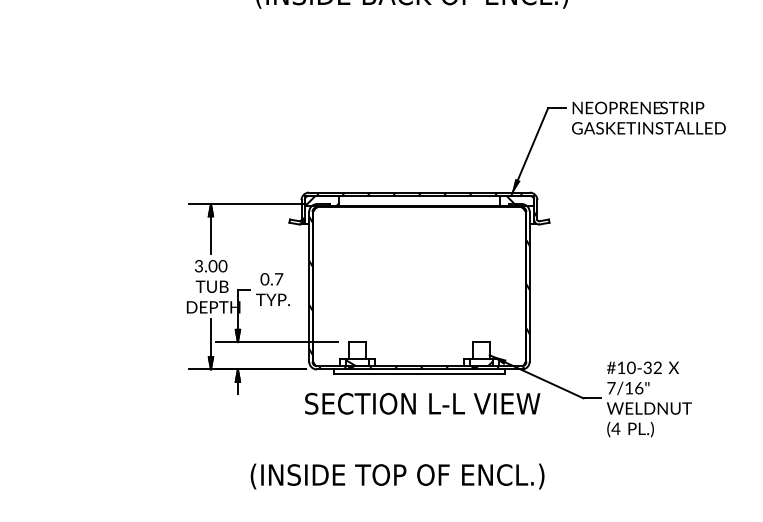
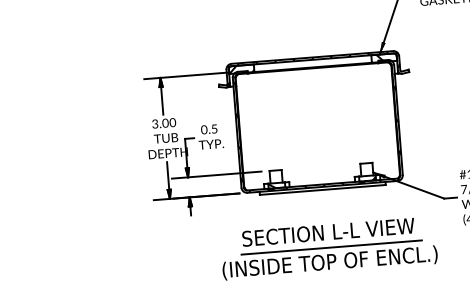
text: (279, 279) -> (214, 129), 0.7 -> 0.5
text: (422, 403) -> (328, 232), moved
line: (425, 452) -> (331, 247), added
text: (397, 476) -> (330, 262), moved

